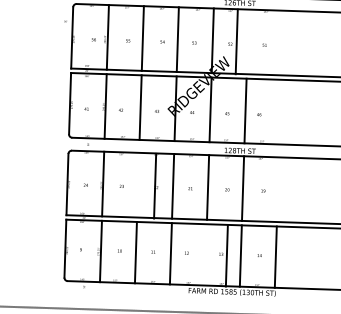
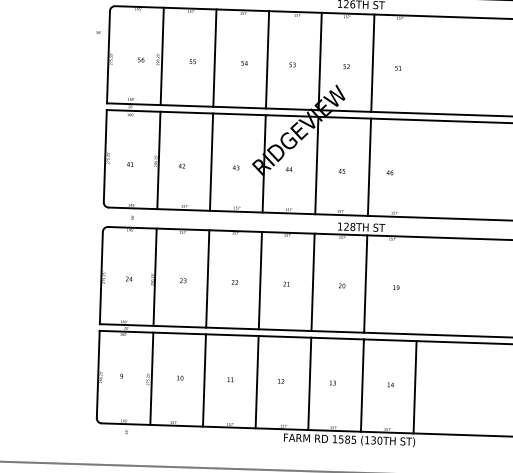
line: (236, 41) -> (372, 62), moved
line: (155, 185) -> (208, 277), moved
line: (226, 255) -> (309, 383), moved

